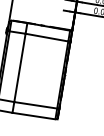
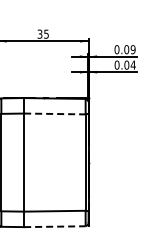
line: (46, 37) -> (54, 113), solid -> dashed
line: (33, 115) -> (54, 226), solid -> dashed

